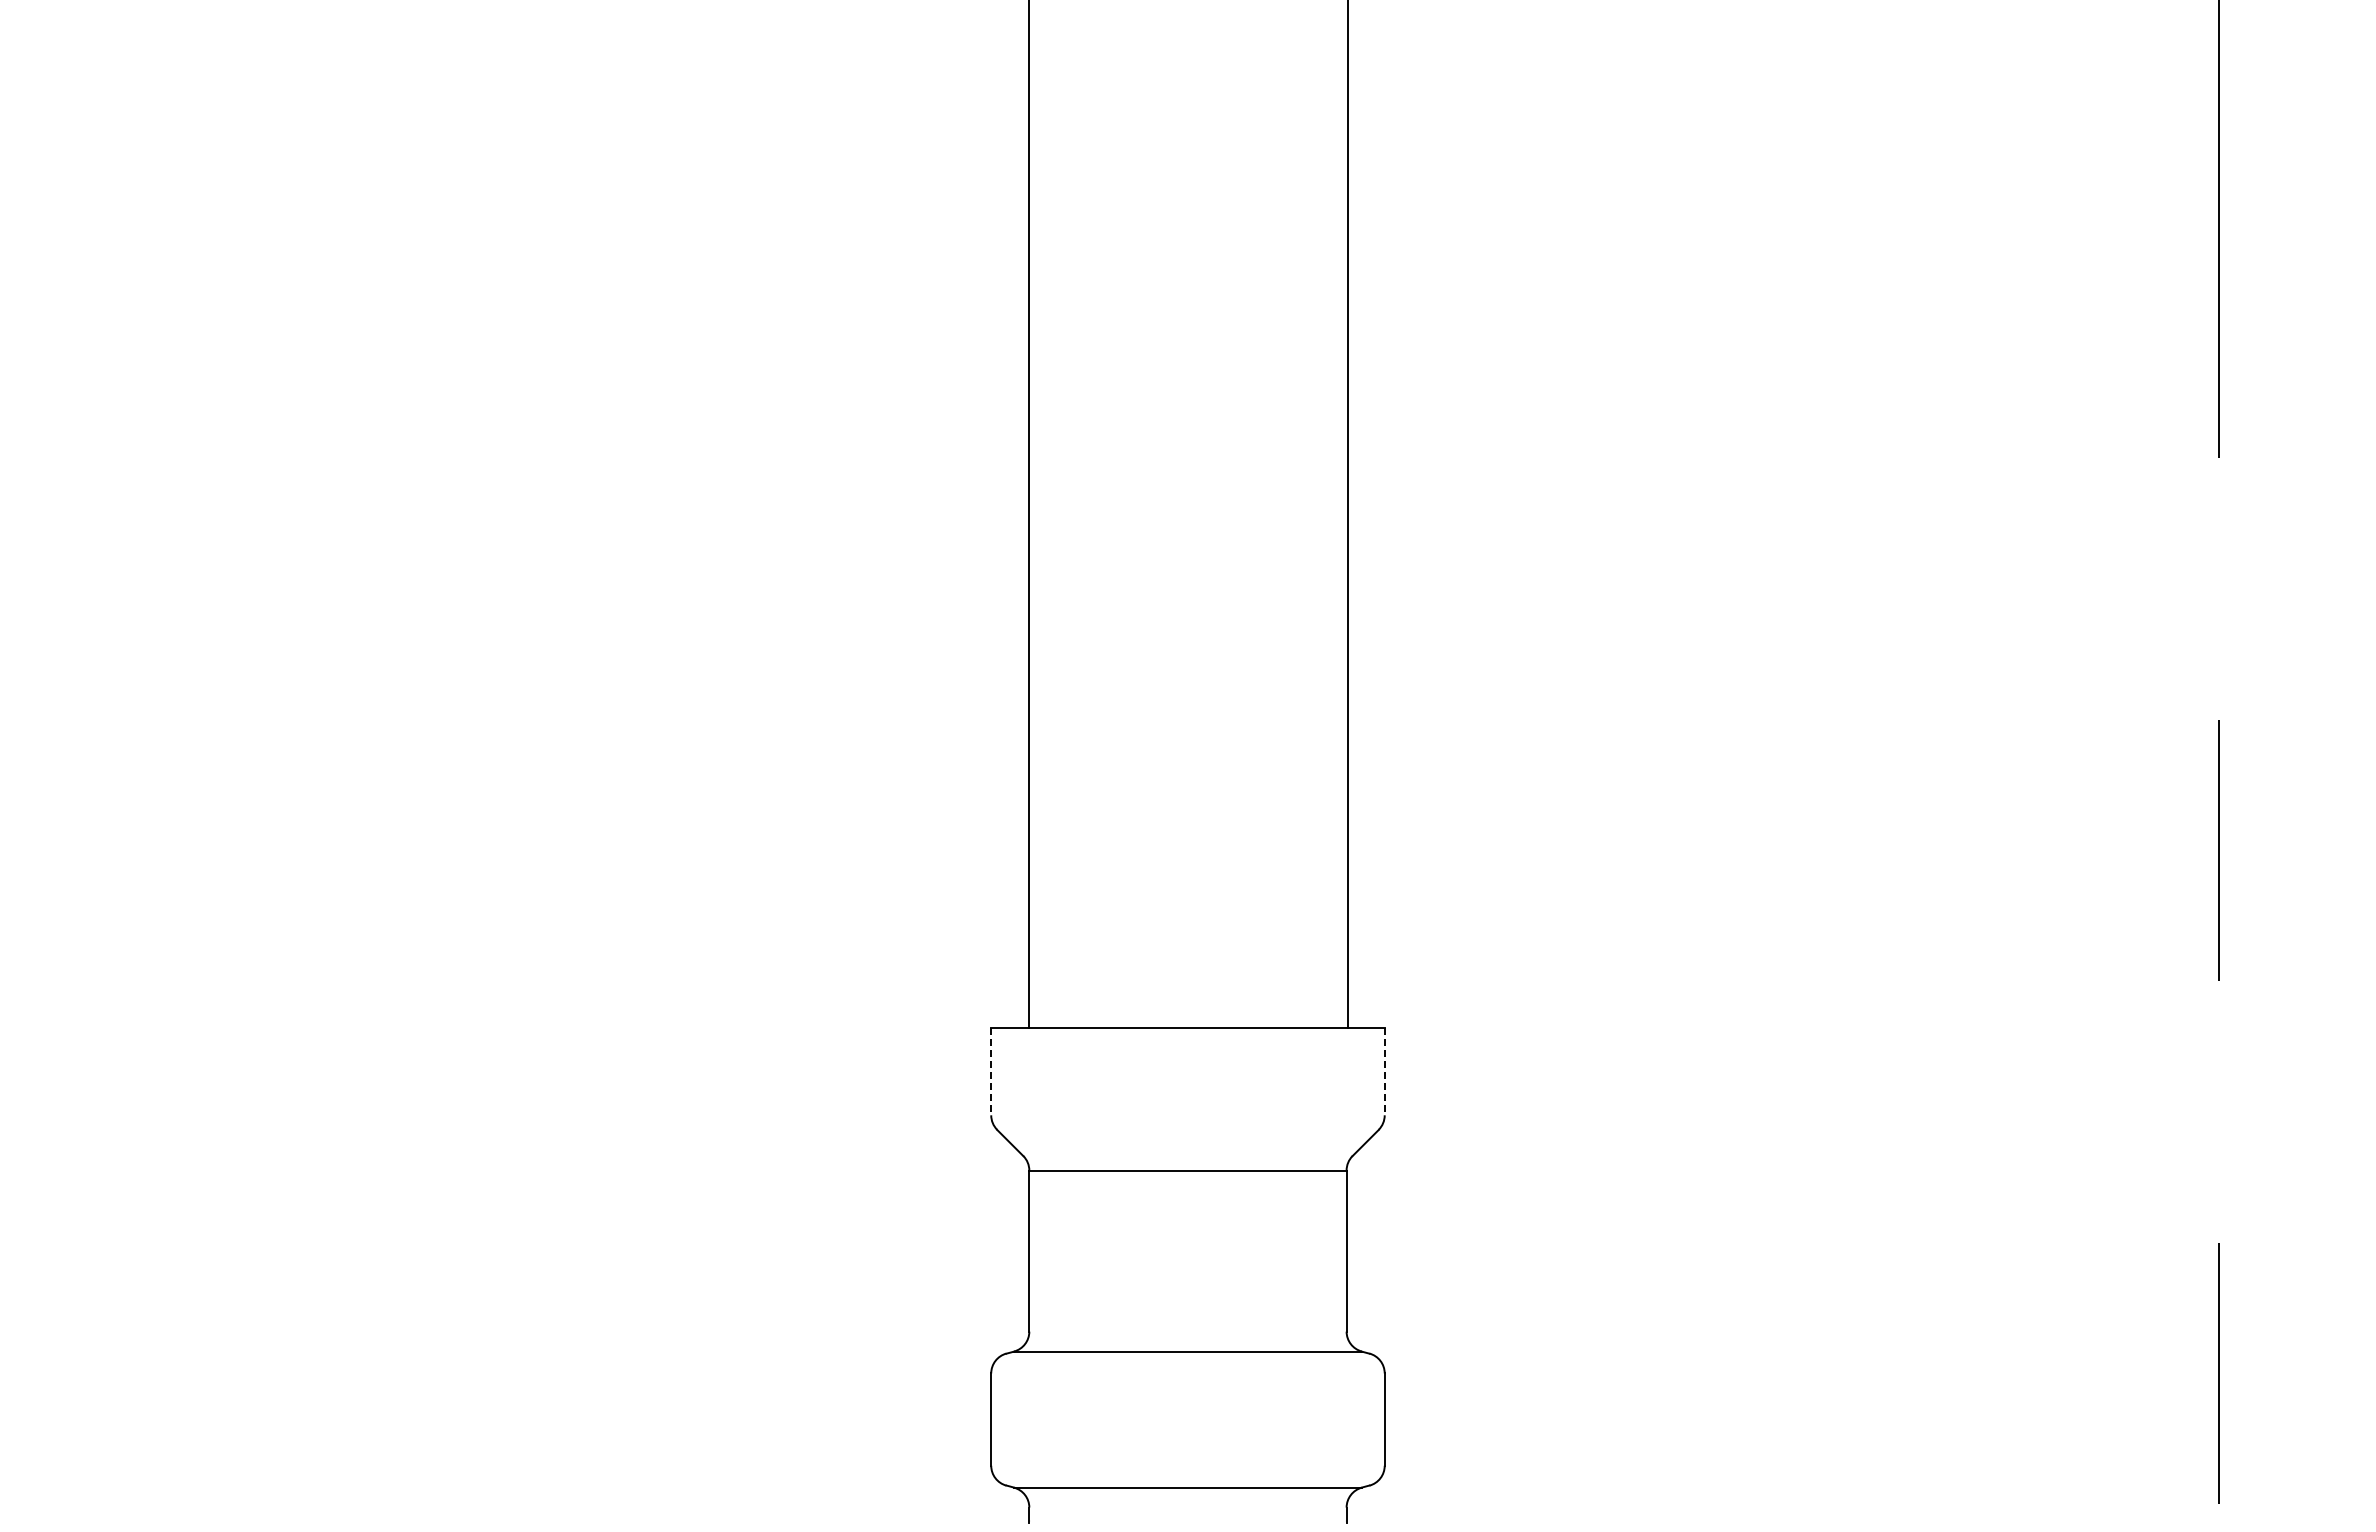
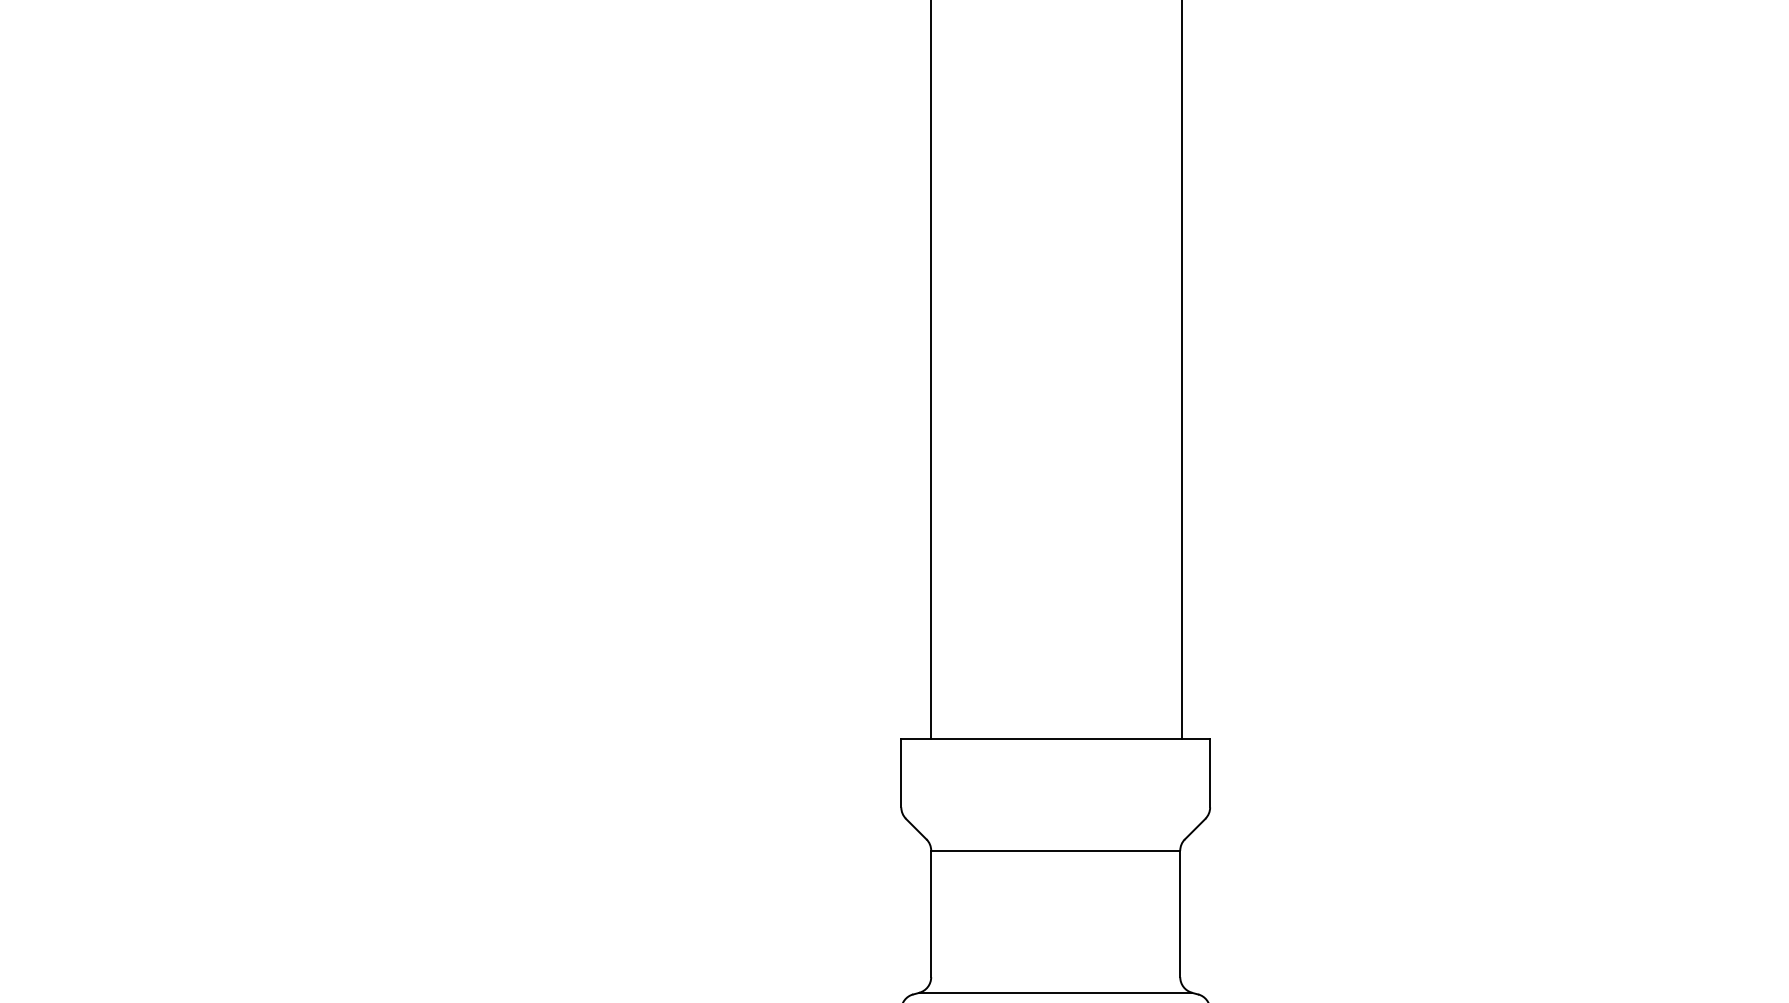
line: (991, 1071) -> (901, 773), dashed -> solid
line: (1384, 1071) -> (1209, 773), dashed -> solid

